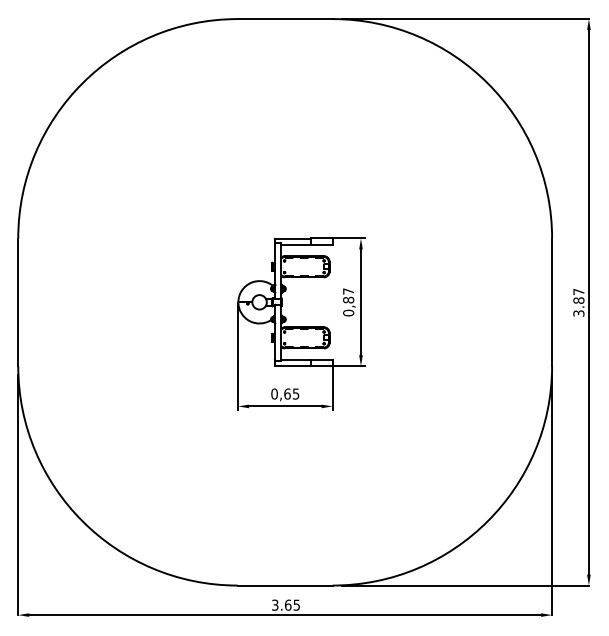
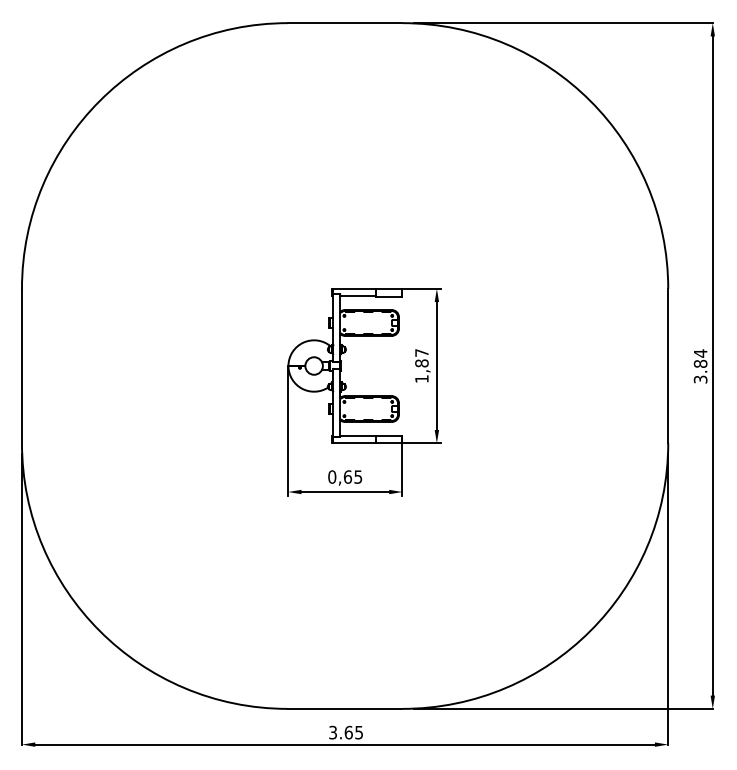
text: (578, 291) -> (700, 352), 3.87 -> 3.84
text: (348, 312) -> (421, 378), 0,87 -> 1,87

